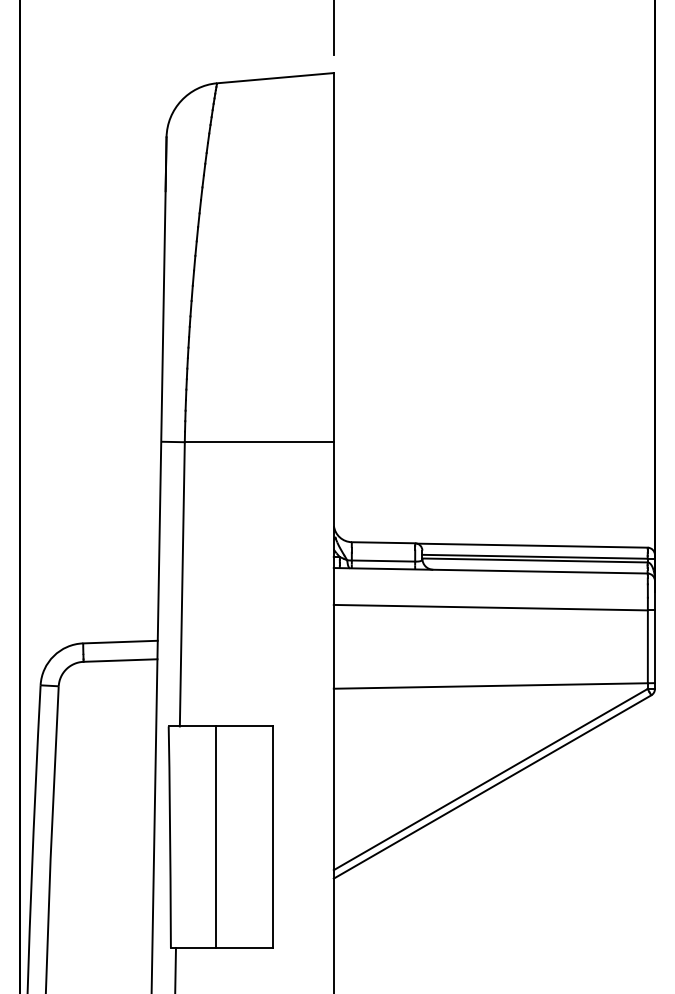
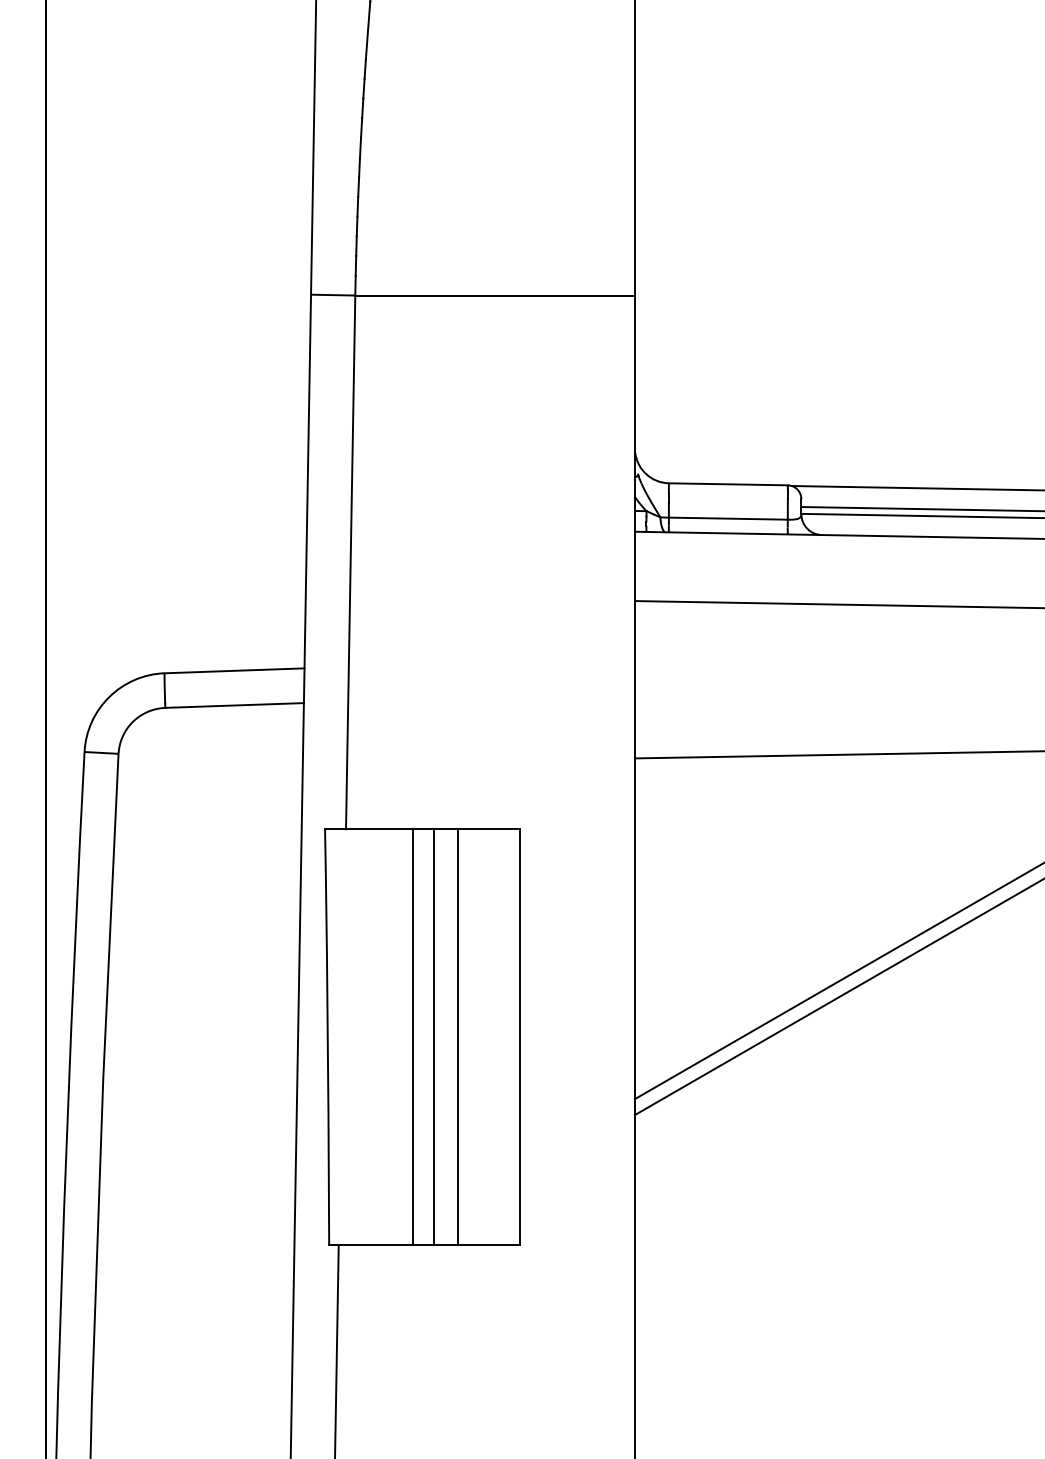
line: (226, 836) -> (433, 1035), added
line: (239, 836) -> (457, 1035), added

